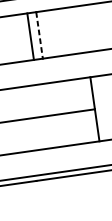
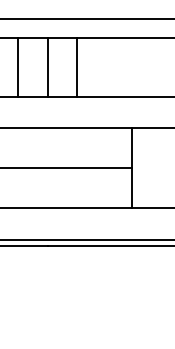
line: (39, 35) -> (76, 67), dashed -> solid
line: (30, 36) -> (47, 67), moved

